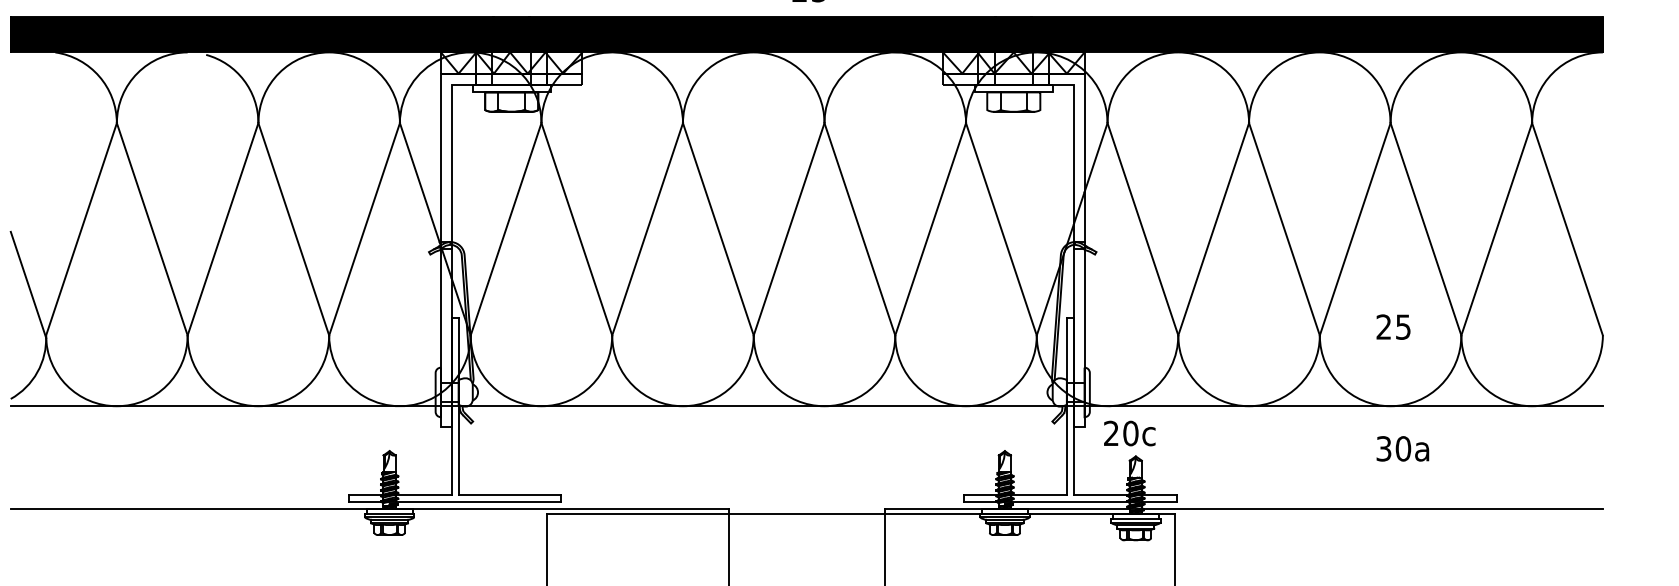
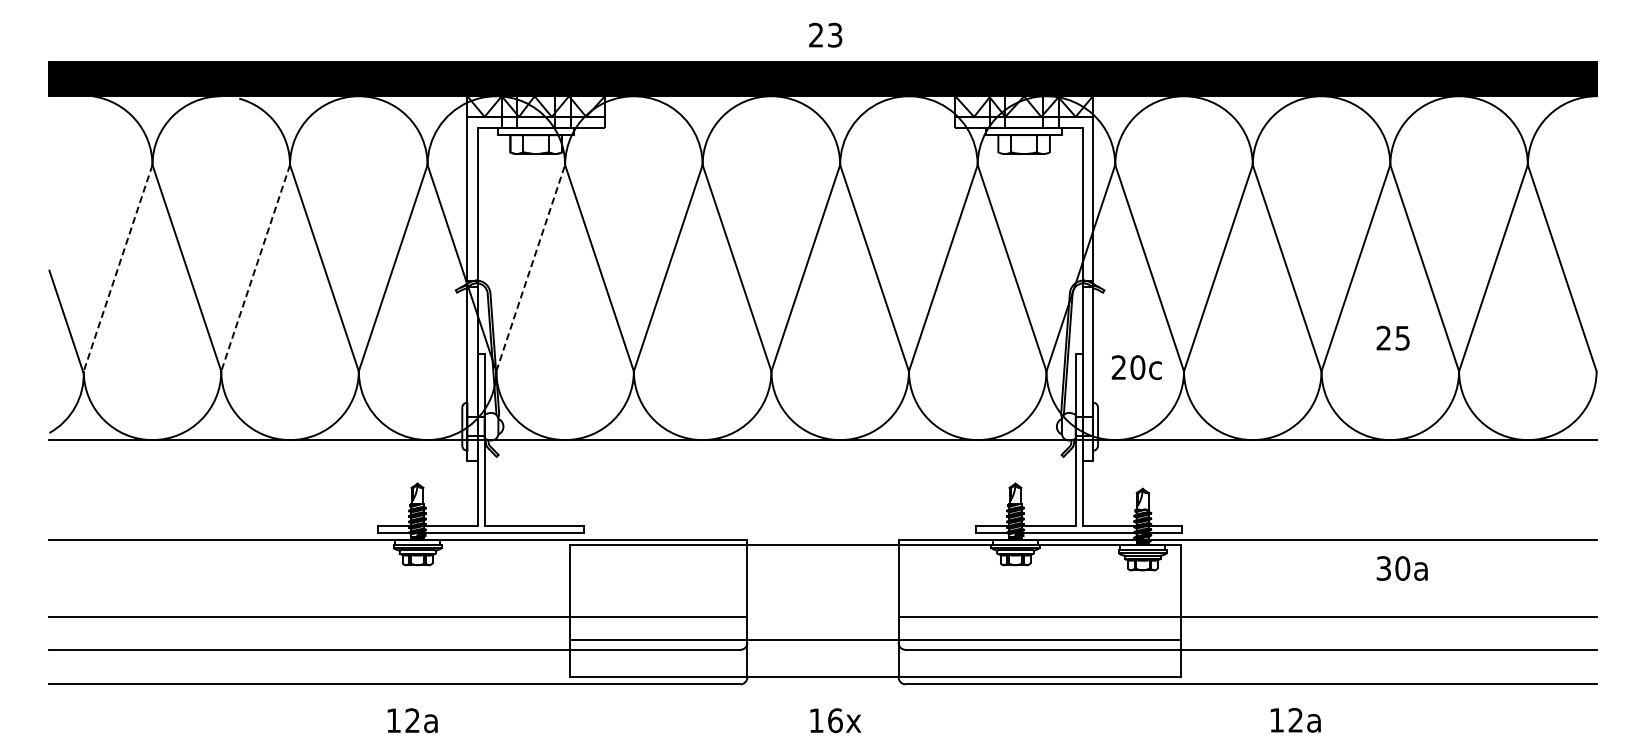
line: (81, 229) -> (118, 268), solid -> dashed
line: (222, 229) -> (255, 268), solid -> dashed
line: (505, 229) -> (530, 268), solid -> dashed
text: (1392, 326) -> (1392, 337), moved
text: (1129, 433) -> (1136, 367), moved
text: (1402, 448) -> (1401, 568), moved

